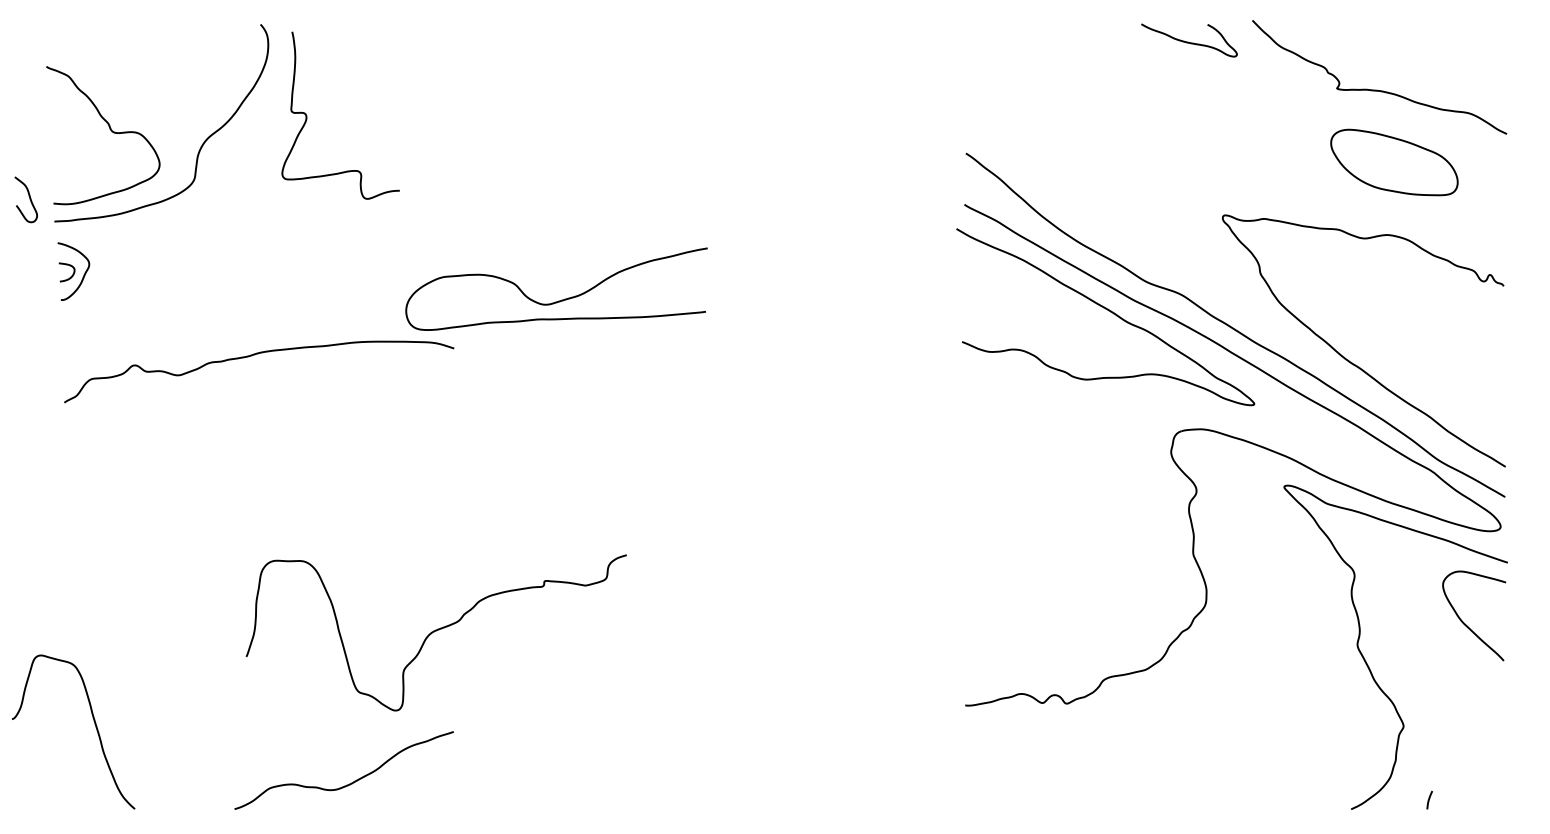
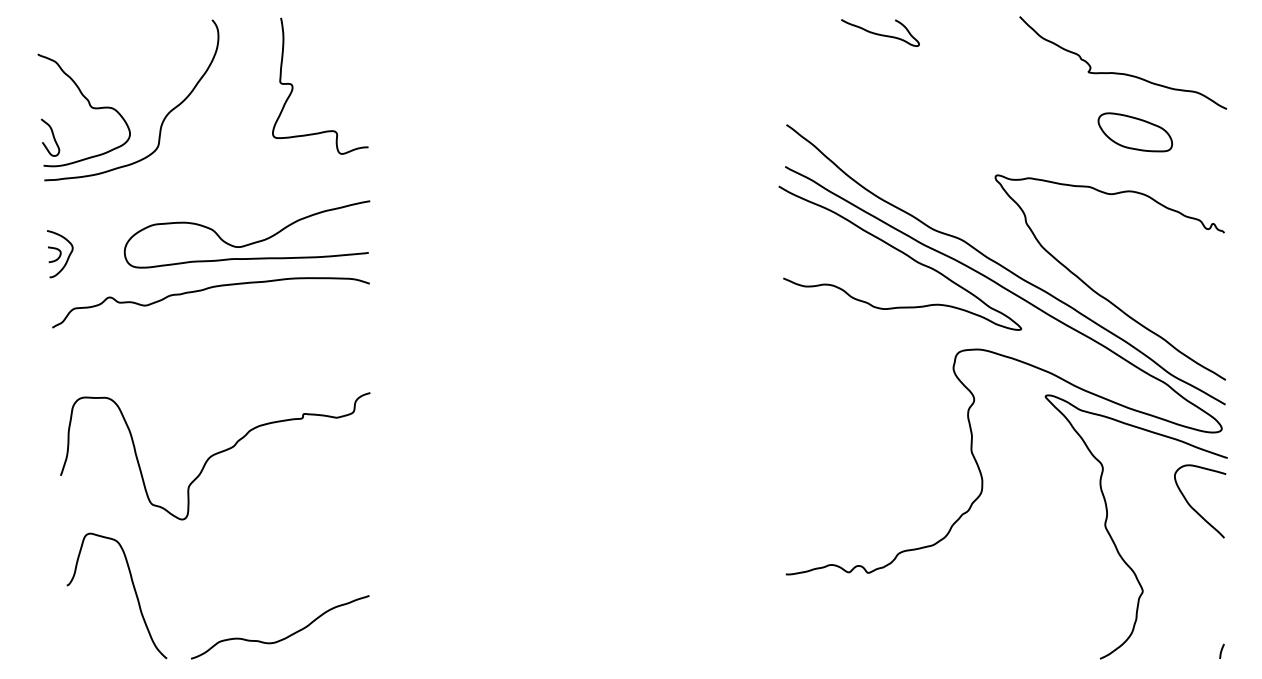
curve: (1188, 41) -> (879, 33), moved
curve: (307, 114) -> (293, 85), moved
part: (1394, 162) -> (1135, 132), size x0.71
curve: (28, 198) -> (52, 136), moved
part: (74, 272) -> (60, 254), moved
curve: (558, 300) -> (248, 243), moved
curve: (436, 631) -> (215, 455), moved
curve: (95, 727) -> (134, 592), moved
line: (1429, 799) -> (1221, 650), moved

